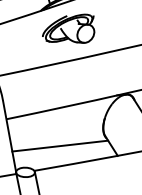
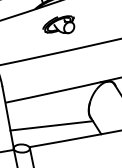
part: (68, 28) -> (58, 24), size x0.7

